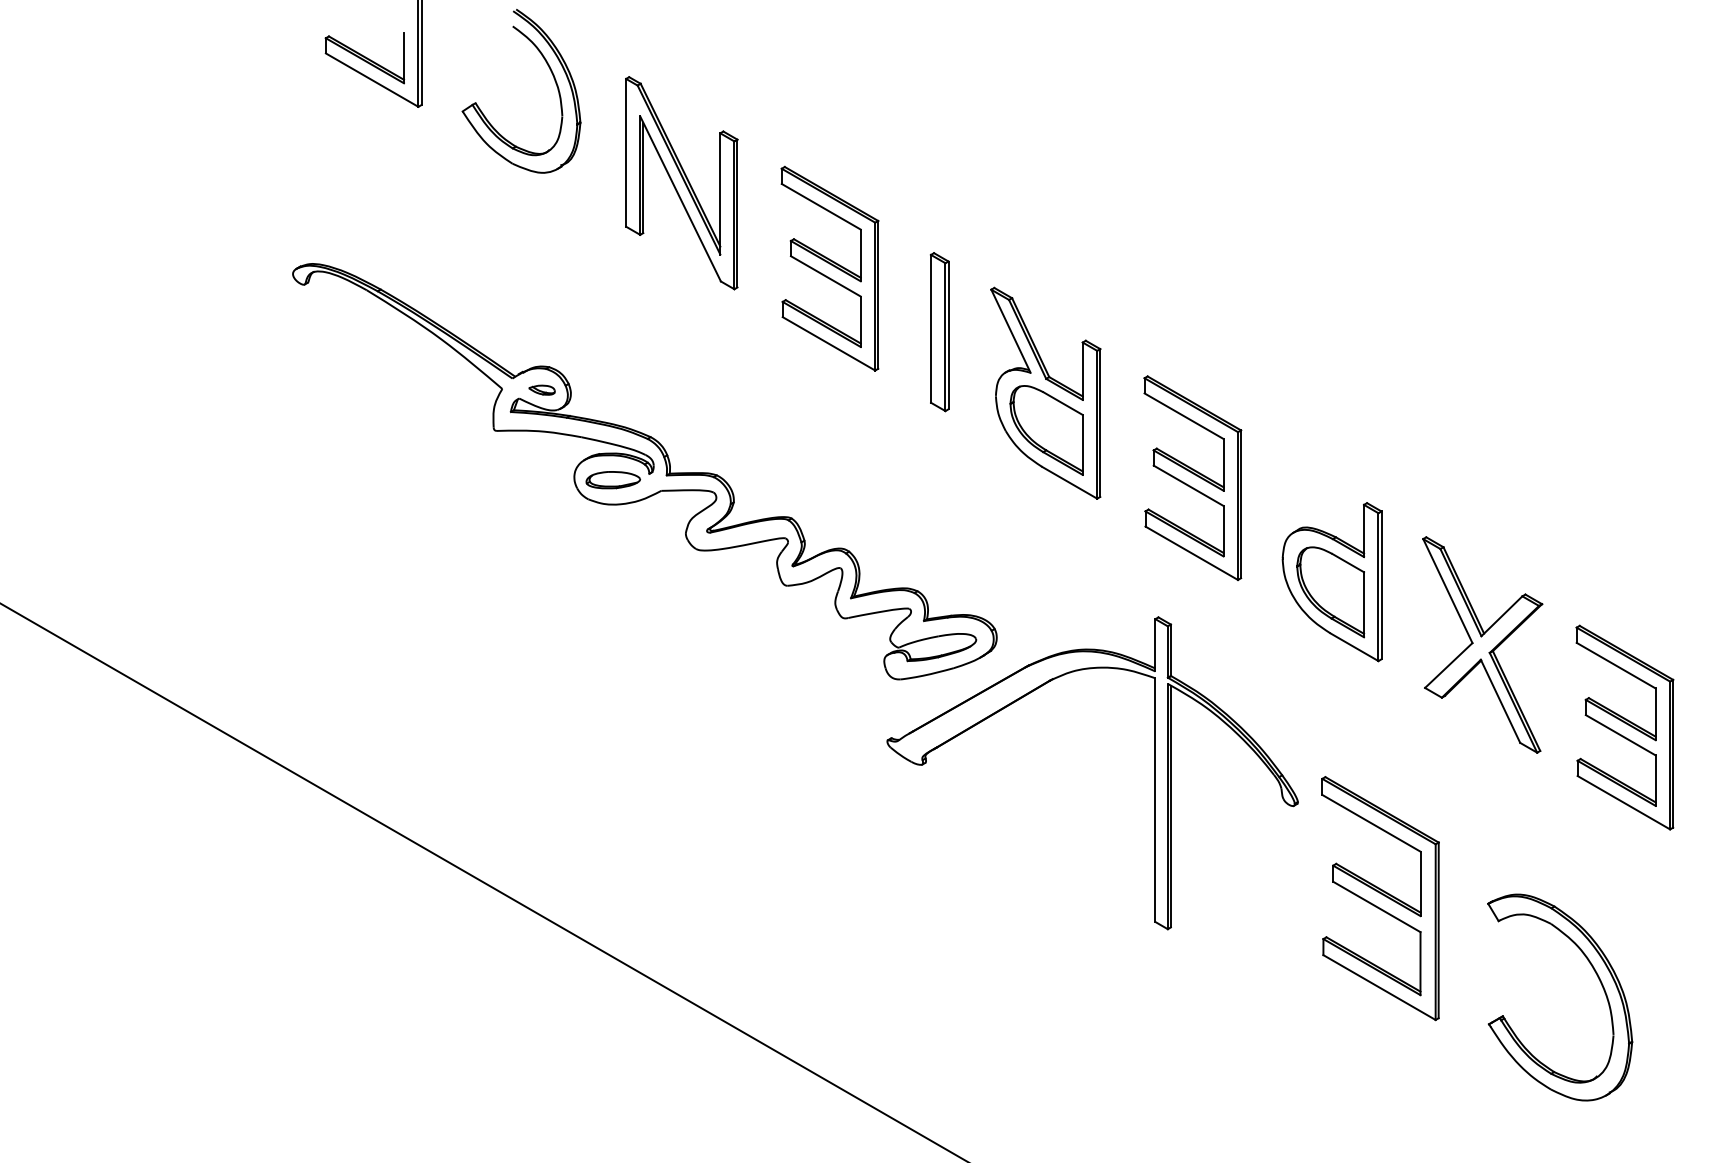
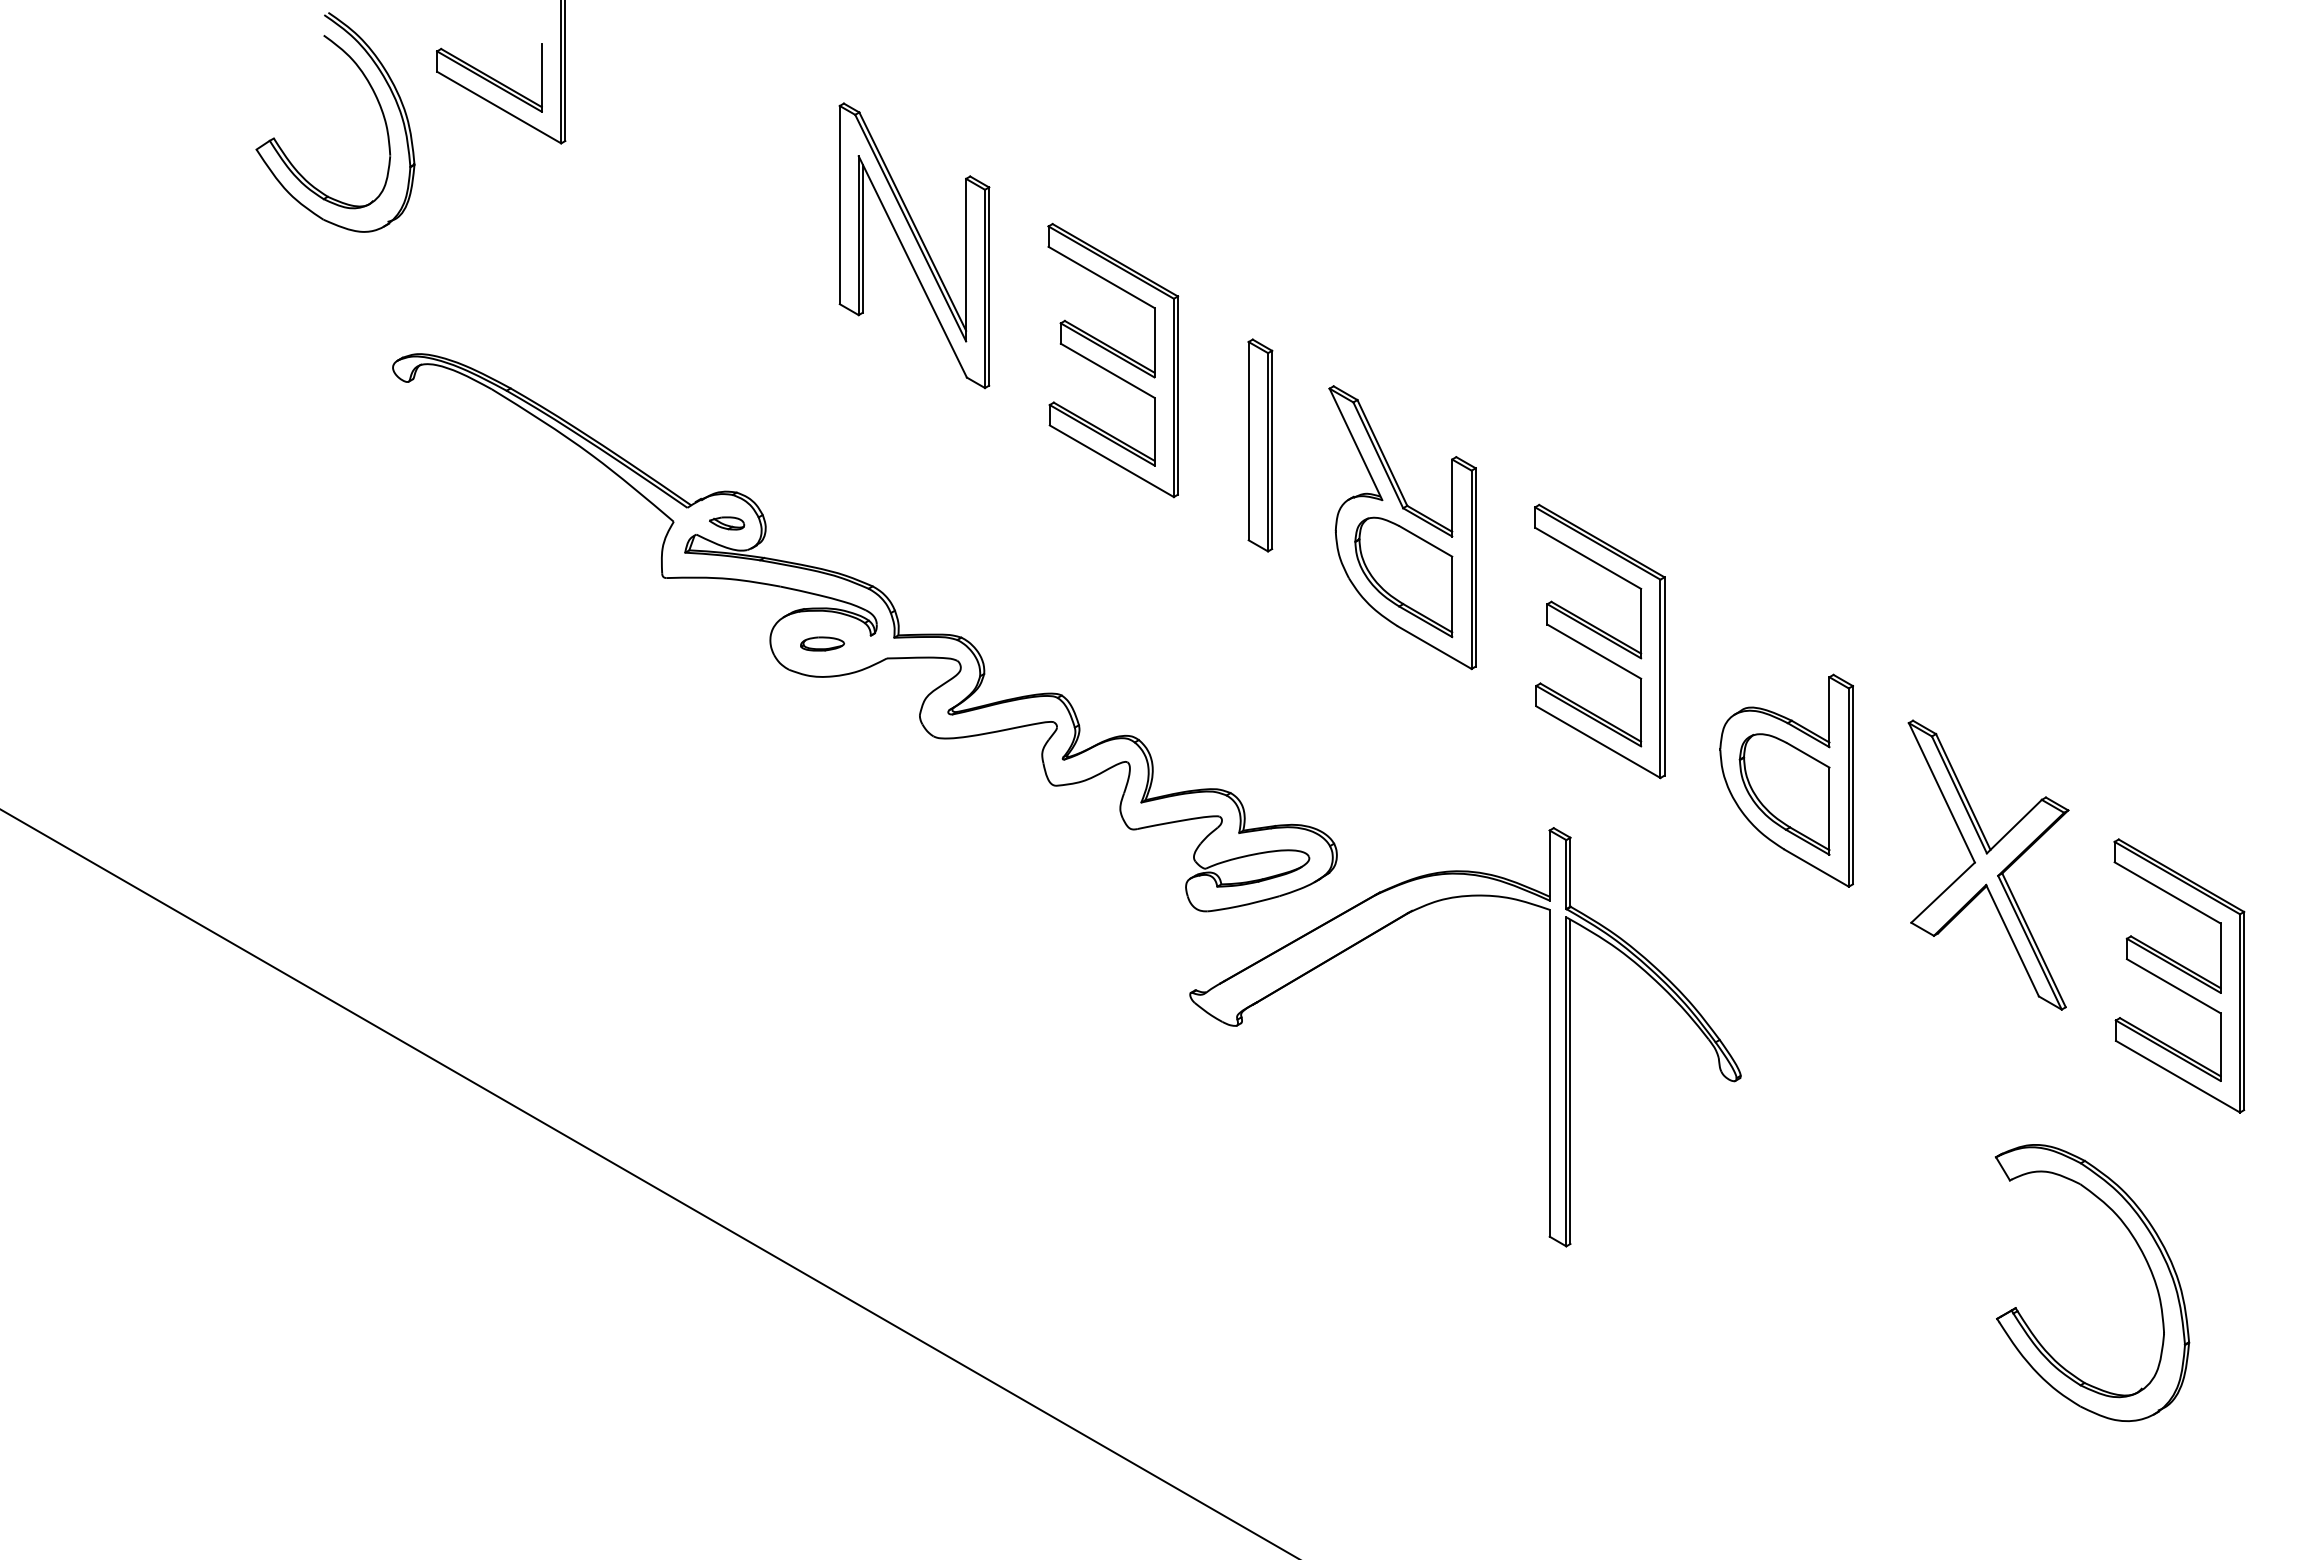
part: (554, 80) -> (379, 107), moved
part: (613, 479) -> (822, 643), size x0.6
part: (1380, 898) -> (1851, 1205), removed
part: (1600, 983) -> (2146, 1263), moved

